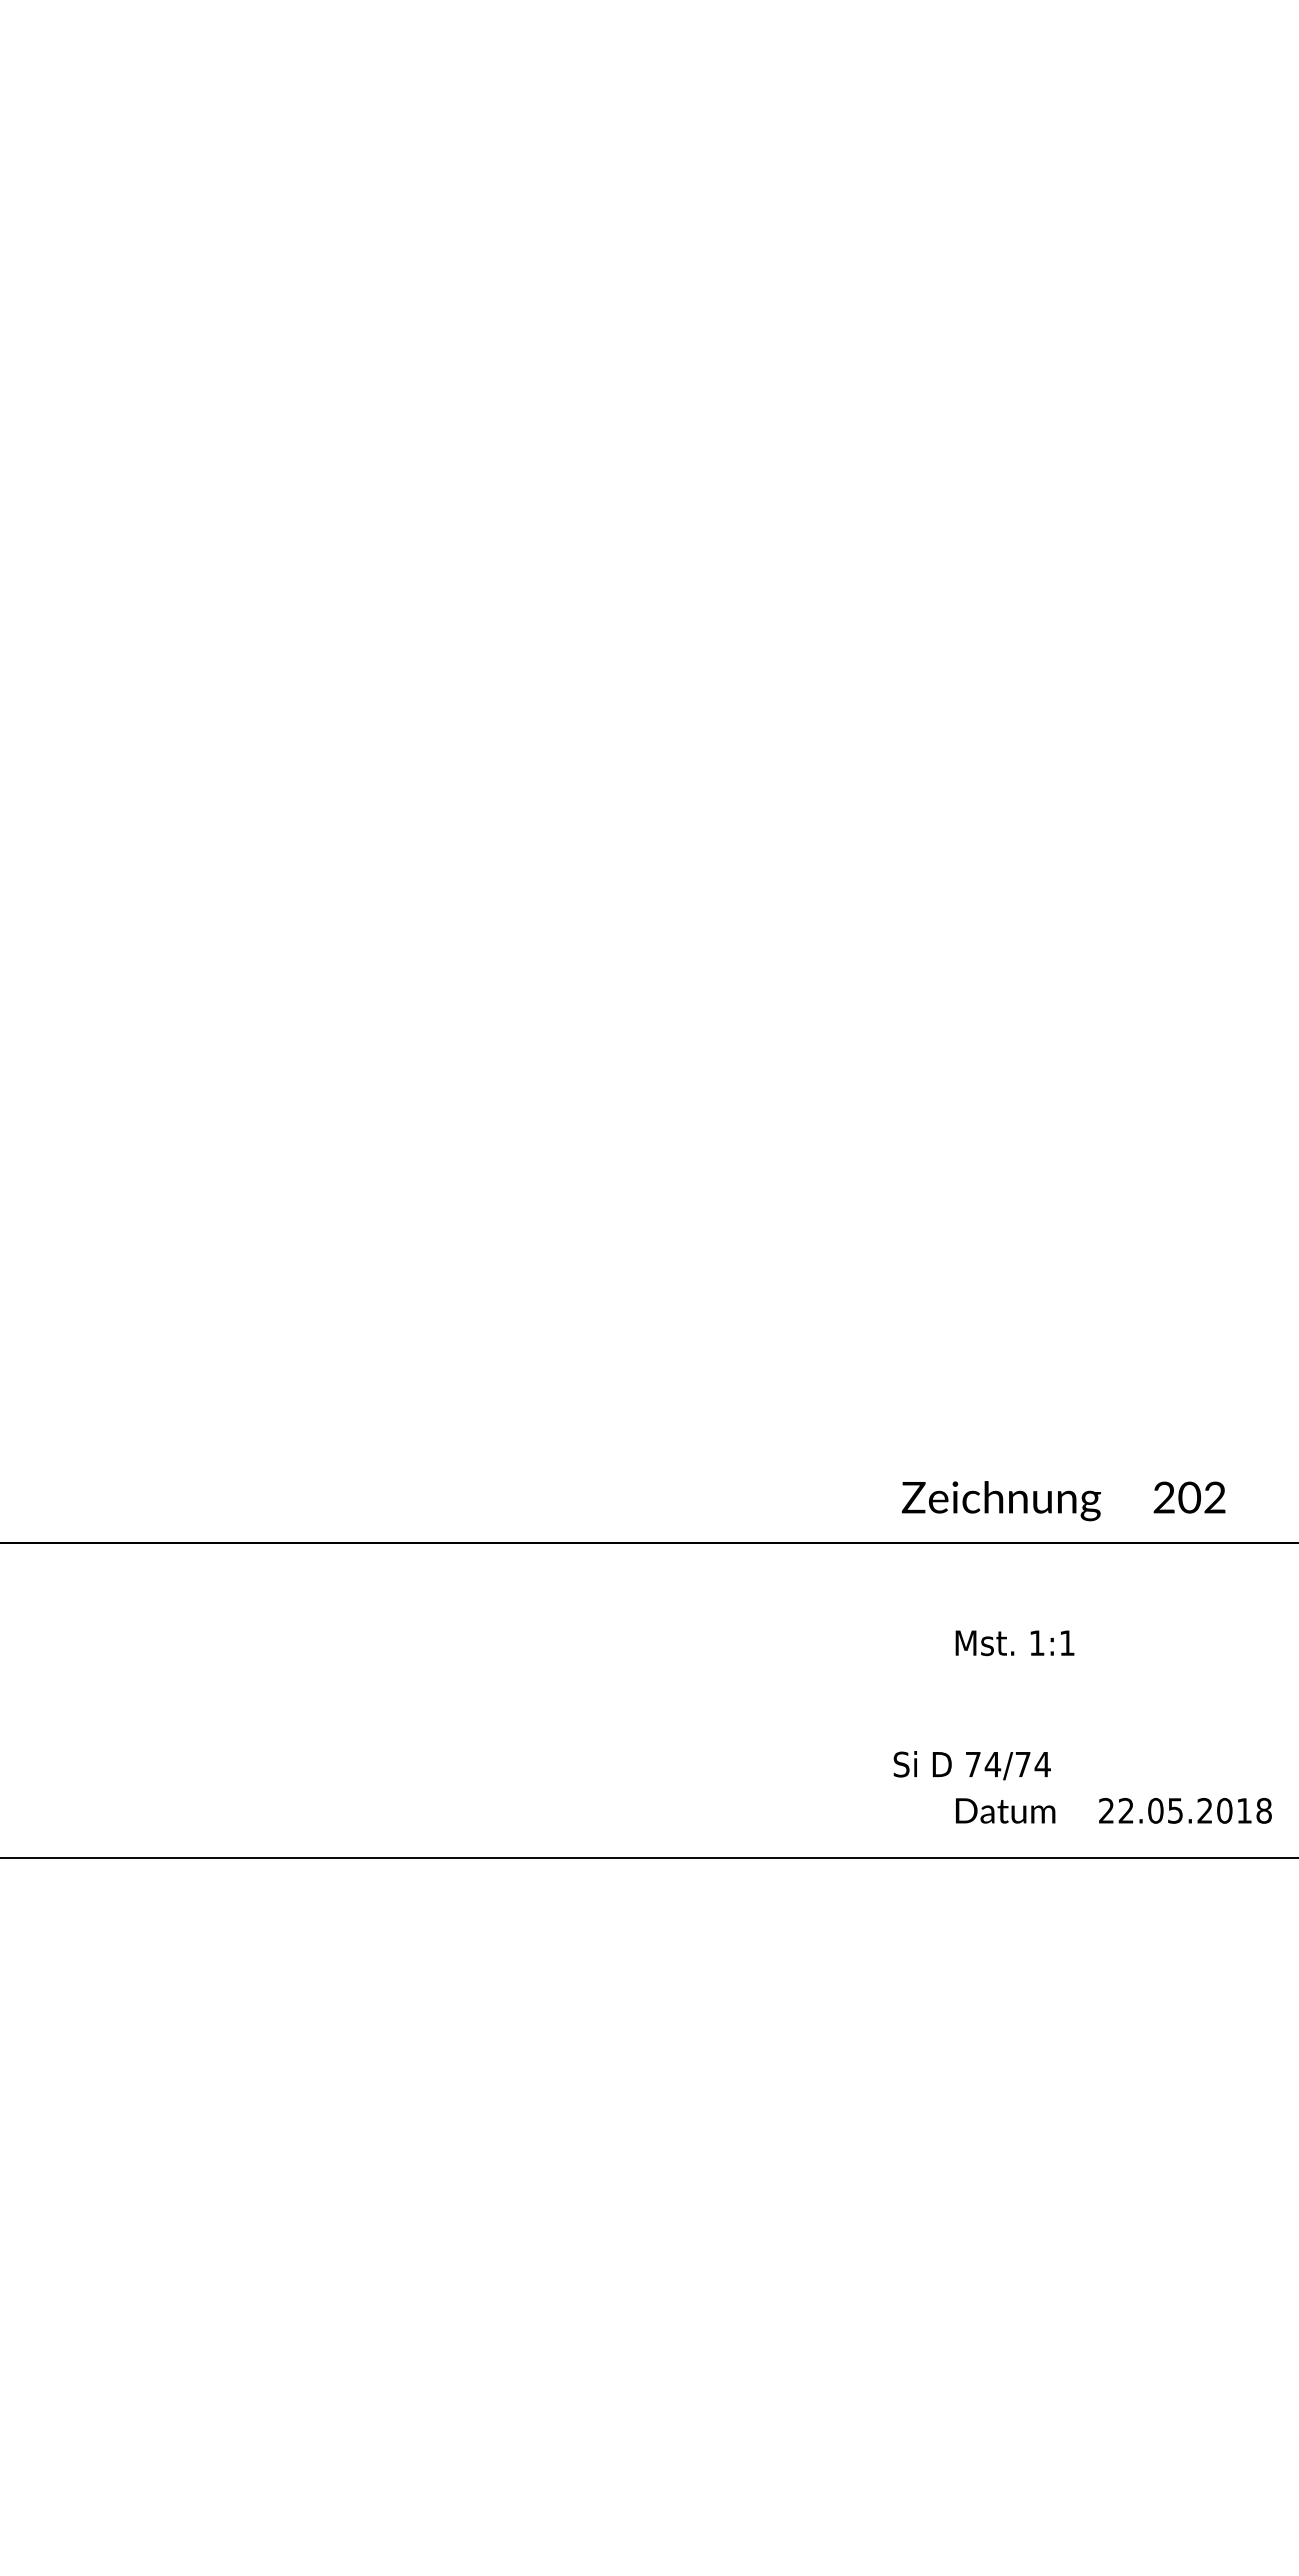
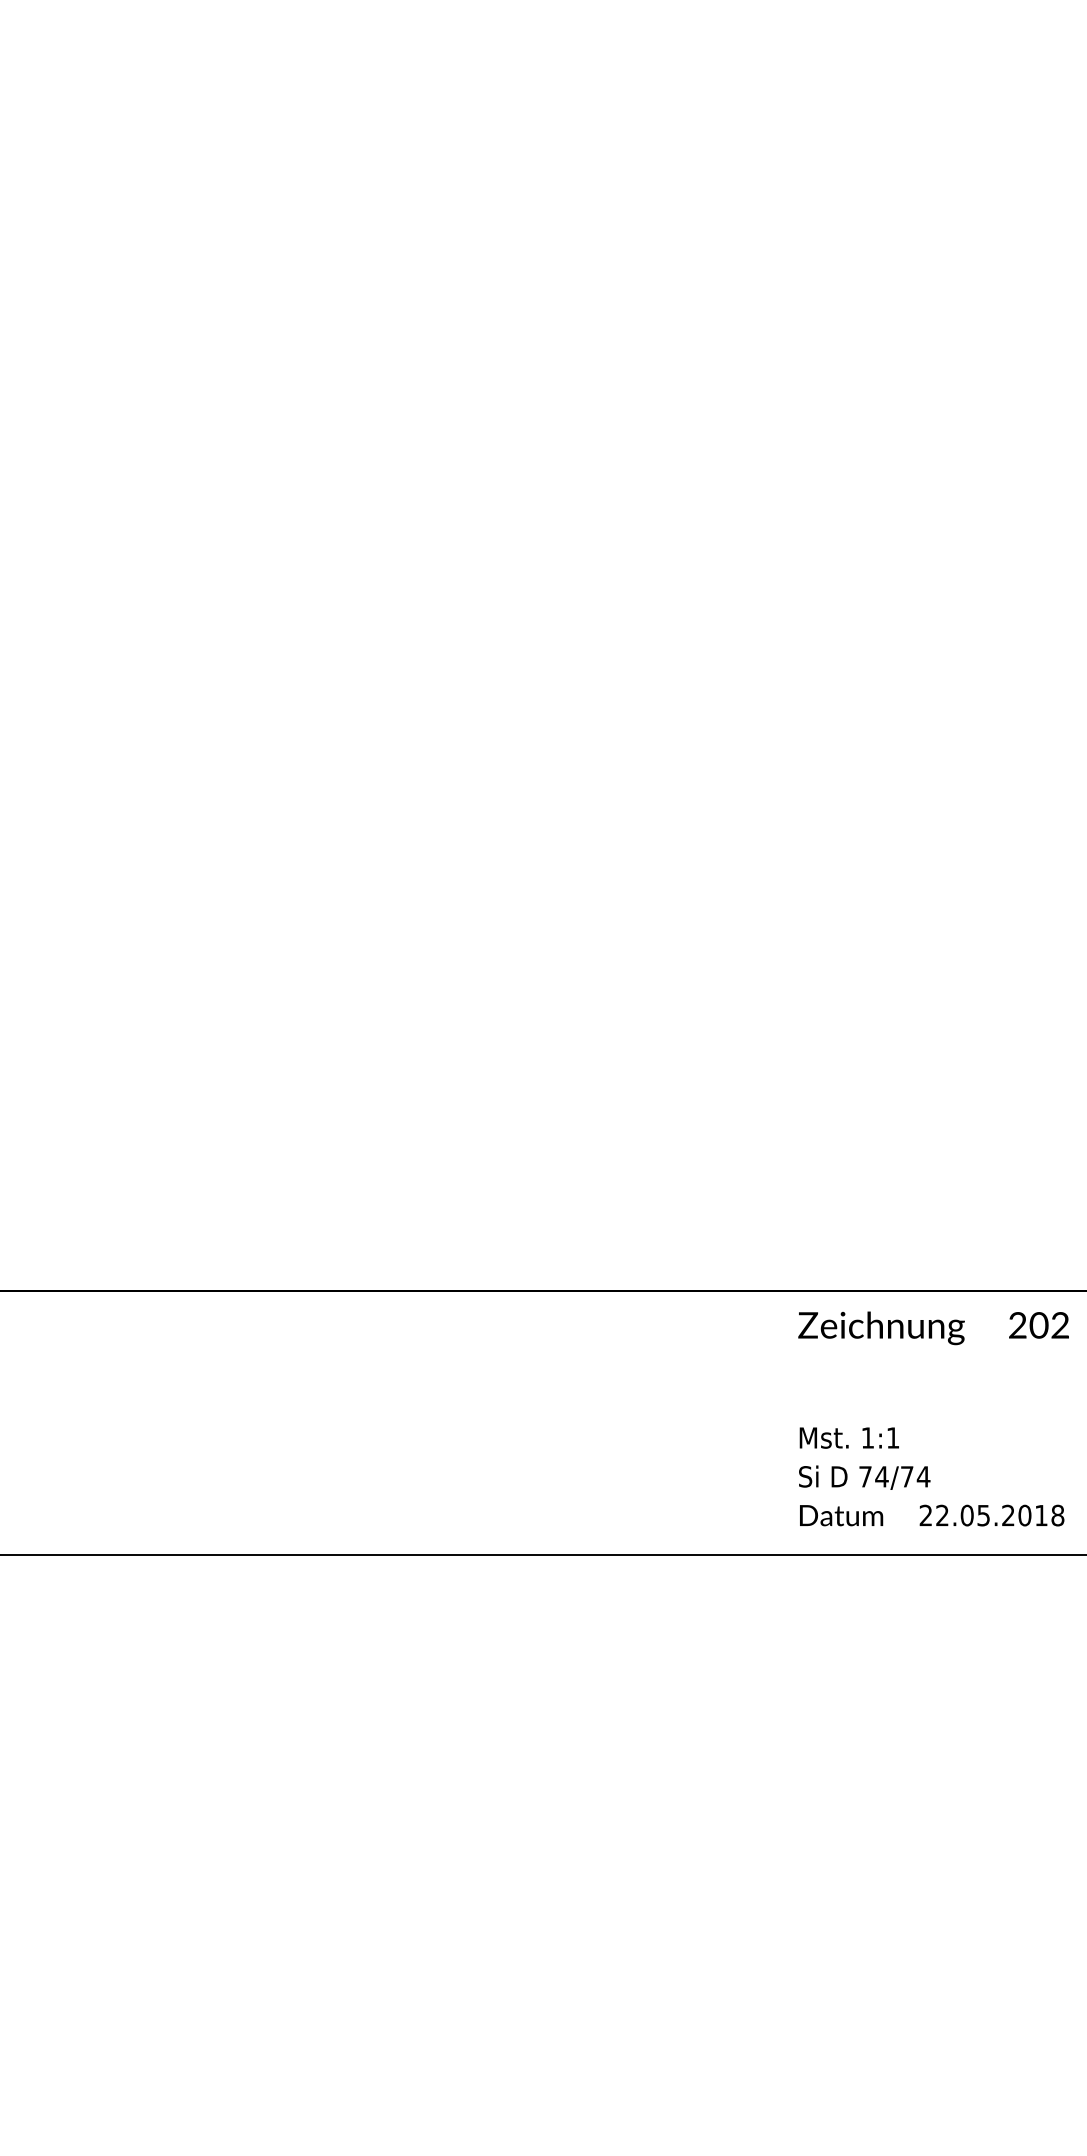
text: (1063, 1501) -> (933, 1328), moved
text: (1014, 1643) -> (848, 1438), moved
text: (971, 1765) -> (864, 1477), moved

